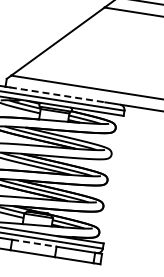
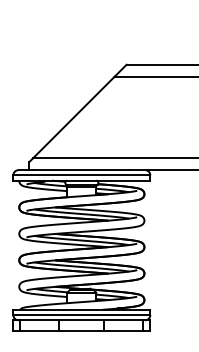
line: (58, 95) -> (82, 170), dashed -> solid
line: (34, 243) -> (82, 320), dashed -> solid

